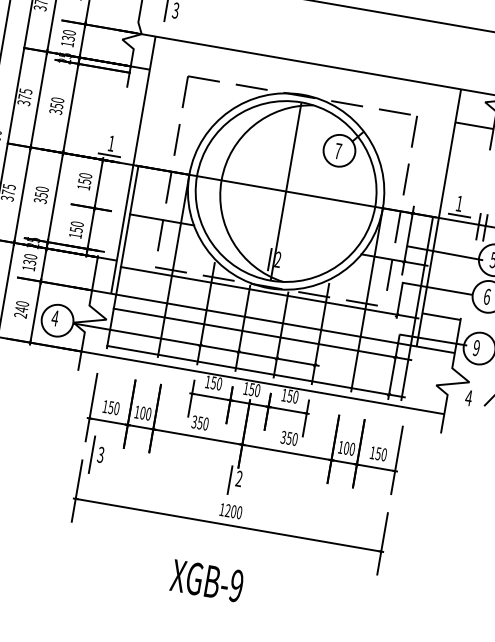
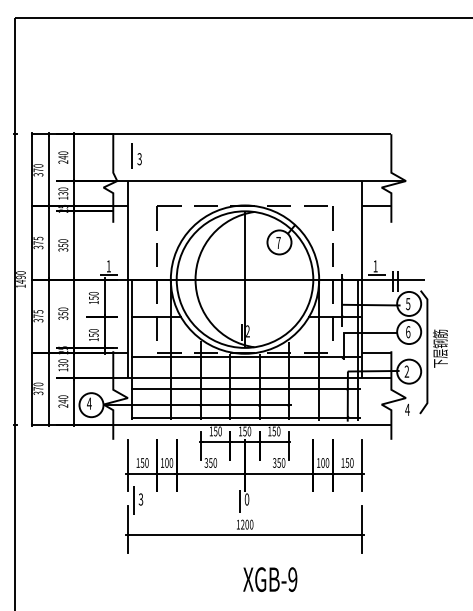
text: (476, 347) -> (406, 371), 9 -> 2
text: (238, 478) -> (246, 499), 2 -> 0
text: (207, 580) -> (270, 579), moved

